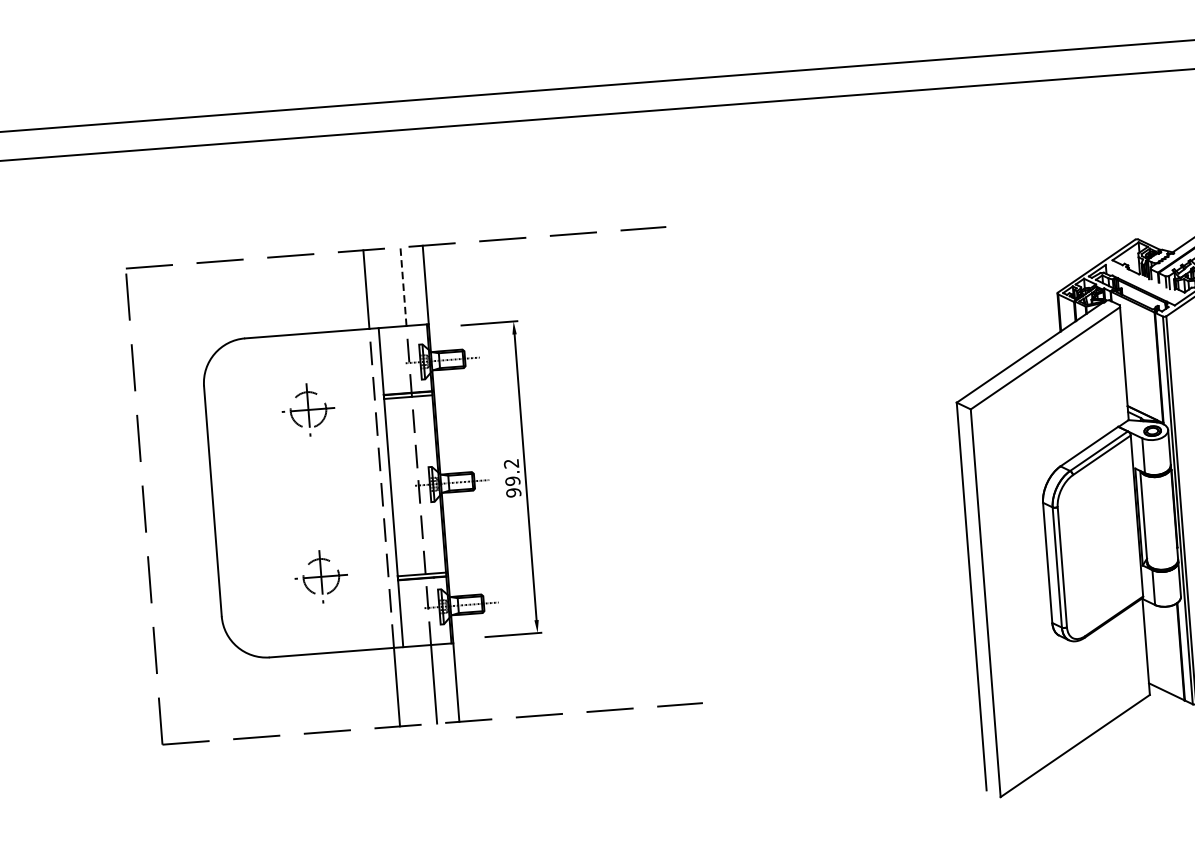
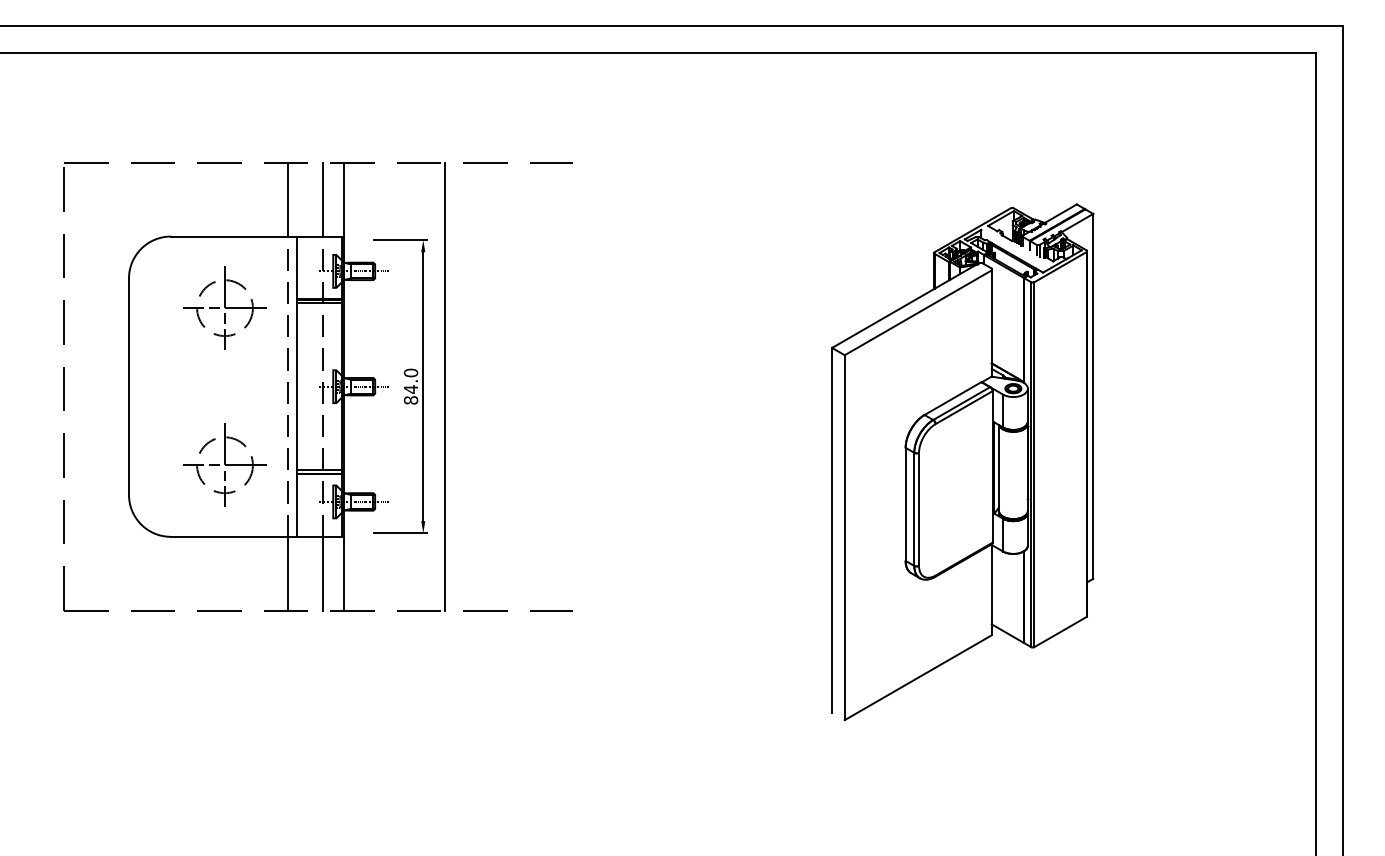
line: (403, 286) -> (322, 199), dashed -> solid
part: (307, 409) -> (224, 307), size x1.67
line: (548, 475) -> (444, 386), added
text: (511, 478) -> (410, 386), 99.2 -> 84.0
part: (320, 576) -> (224, 464), size x1.67

